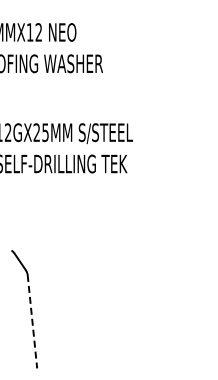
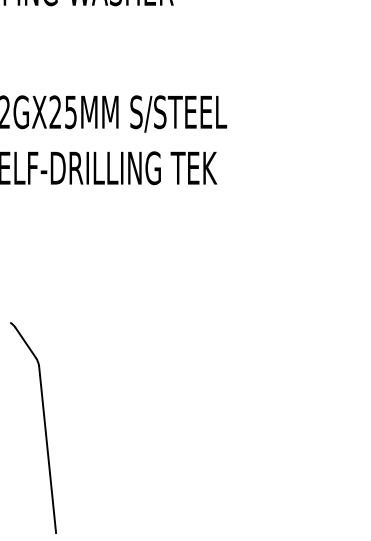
line: (32, 321) -> (47, 449), dashed -> solid

